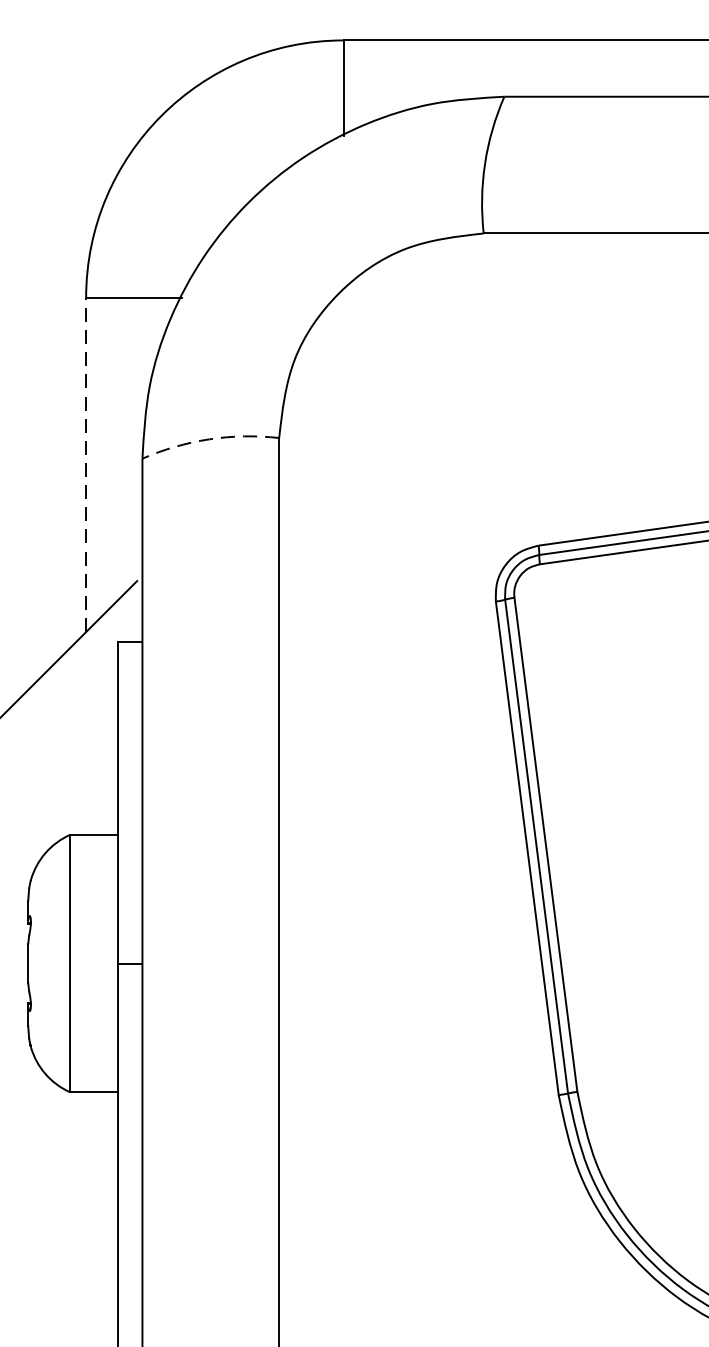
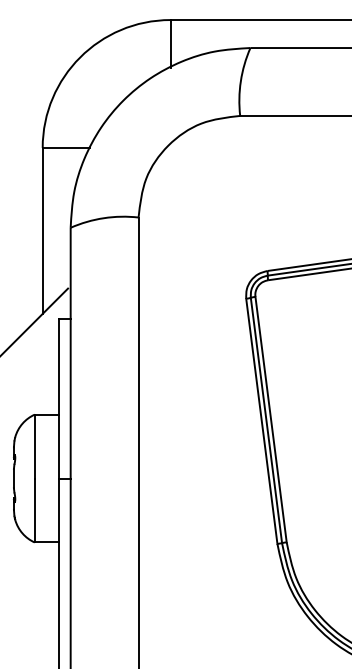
arc: (208, 439) -> (103, 218), dashed -> solid
line: (85, 464) -> (42, 230), dashed -> solid

